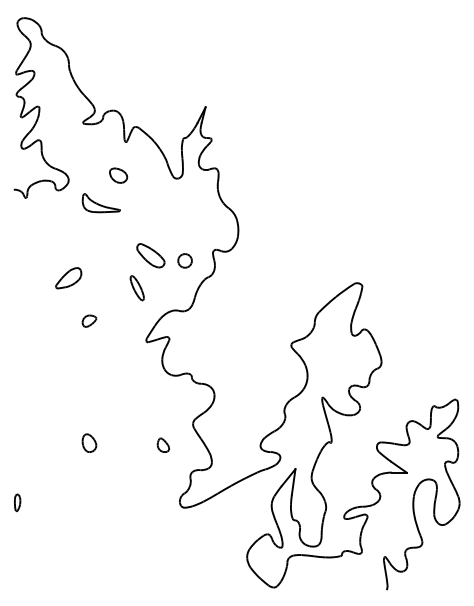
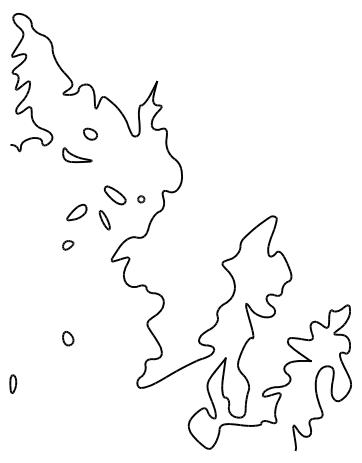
part: (184, 260) -> (140, 199), size x0.6
part: (68, 278) -> (76, 212), moved
part: (163, 444) -> (124, 339), removed
part: (17, 502) -> (13, 383), size x1.4

